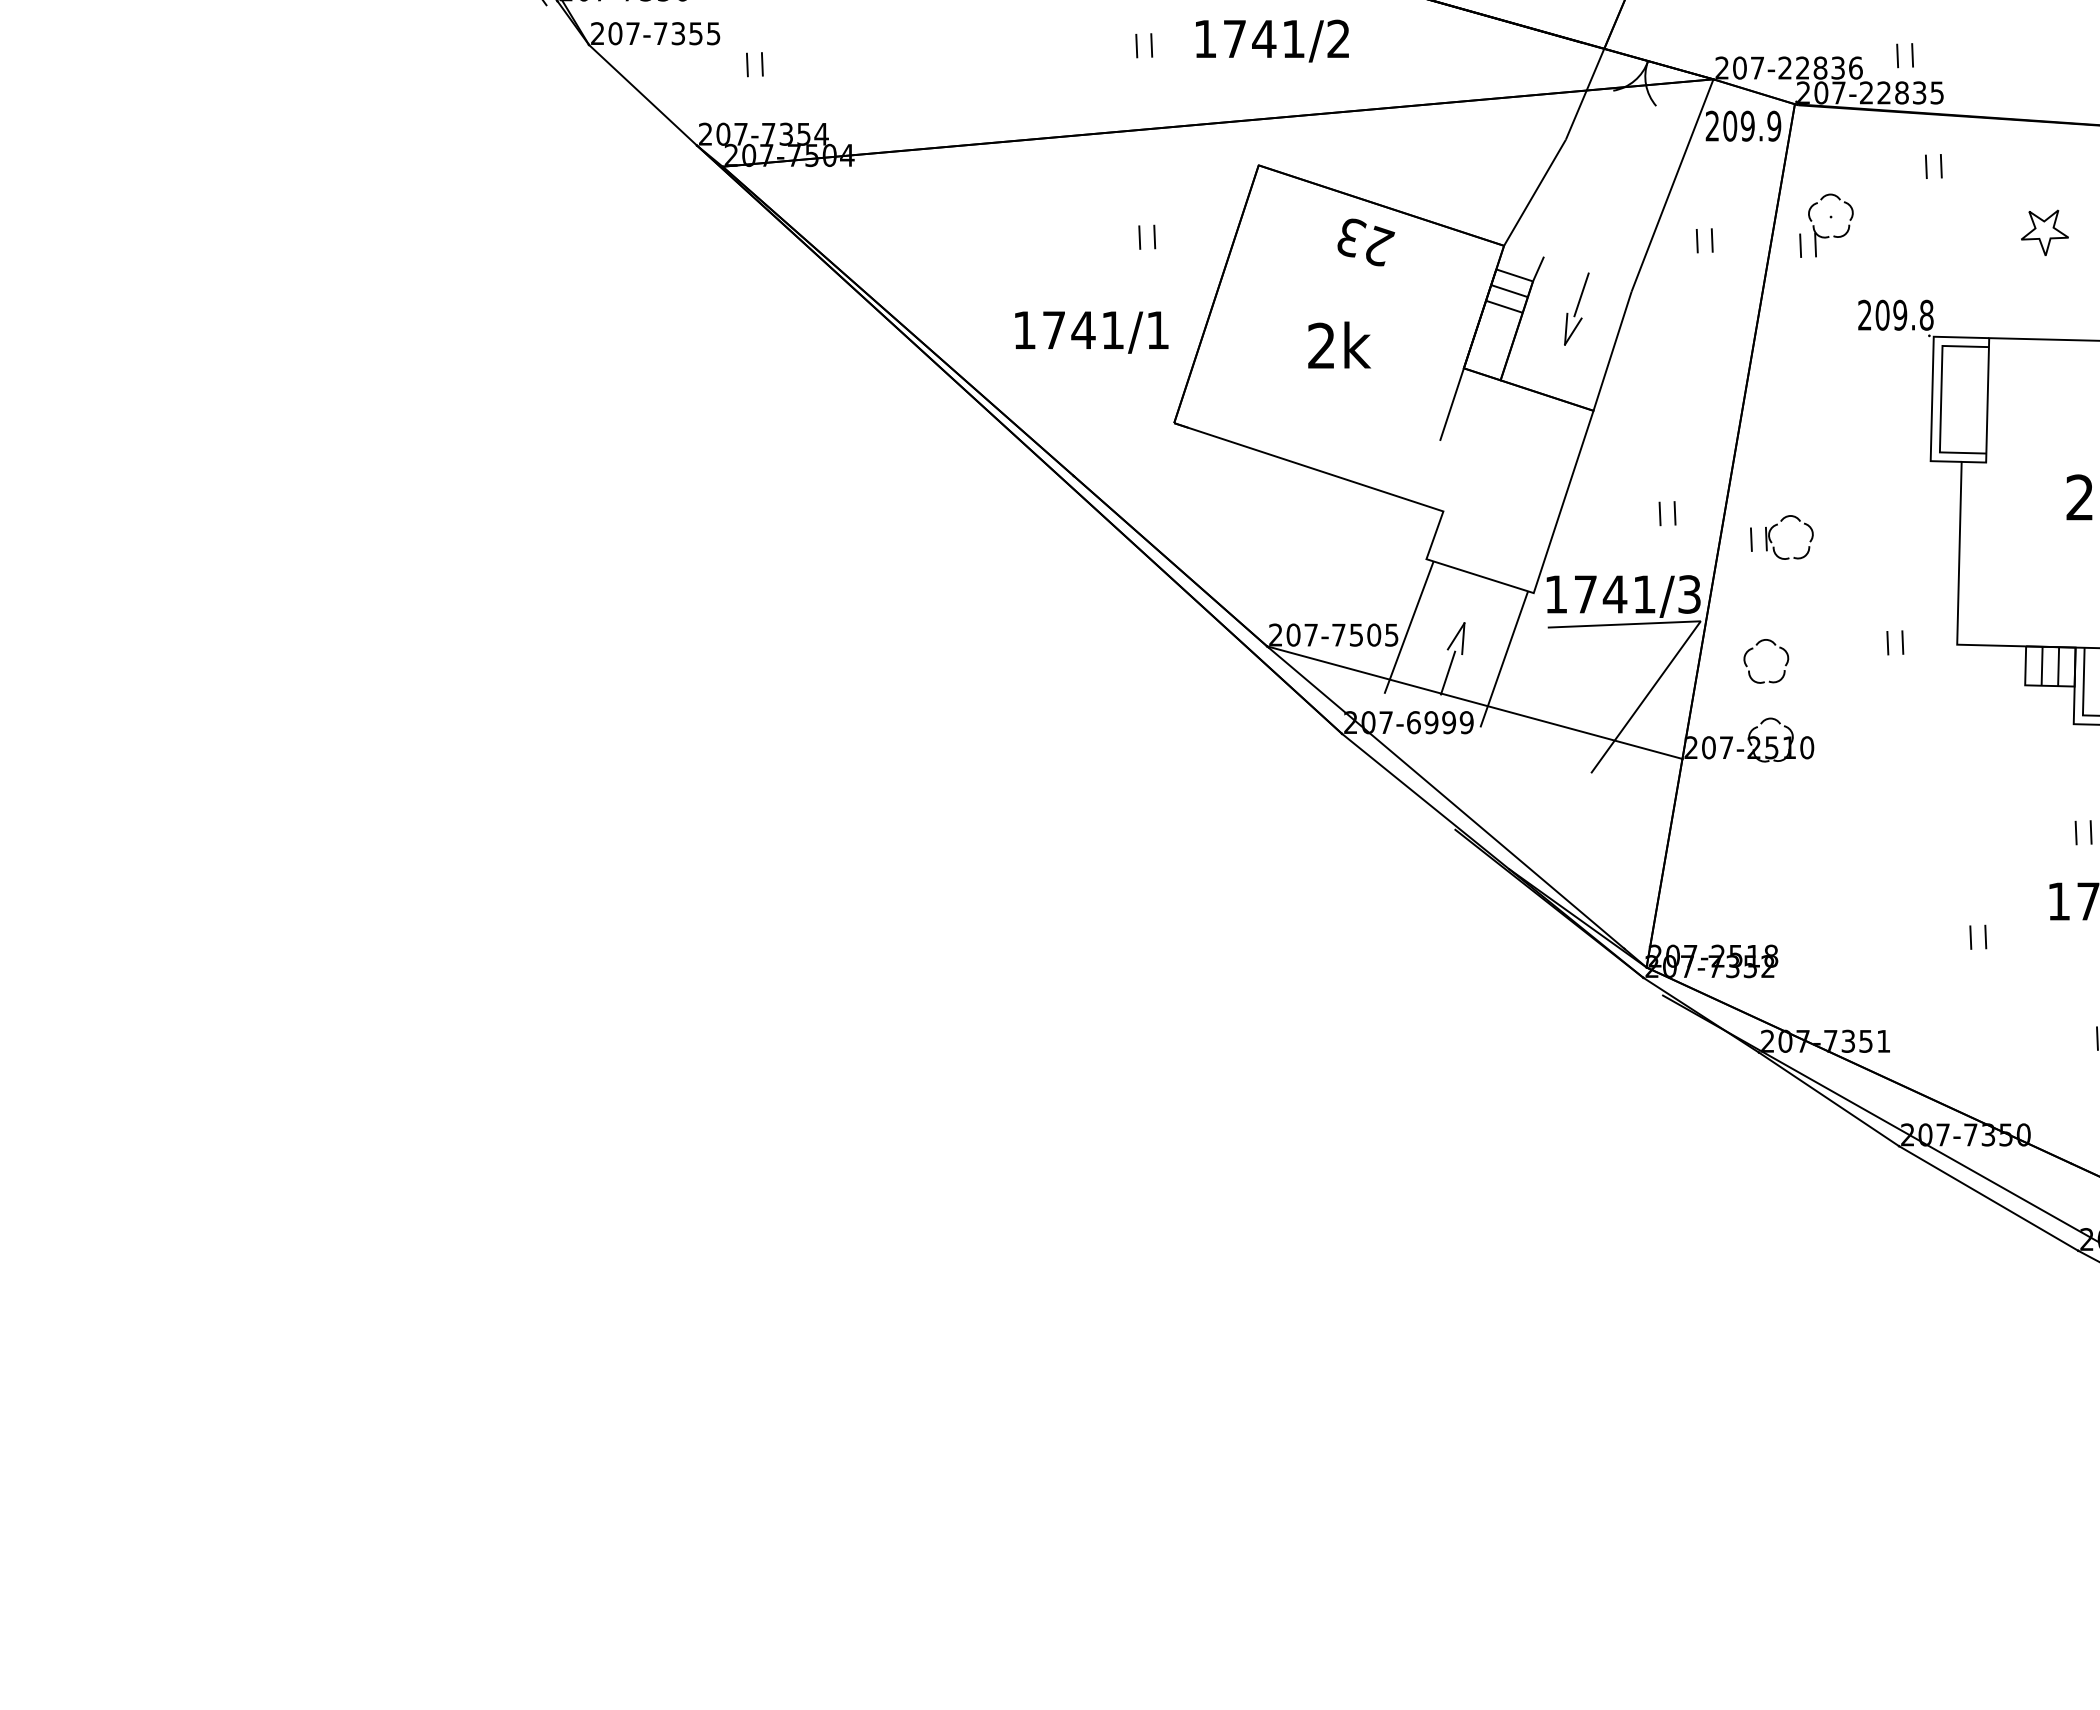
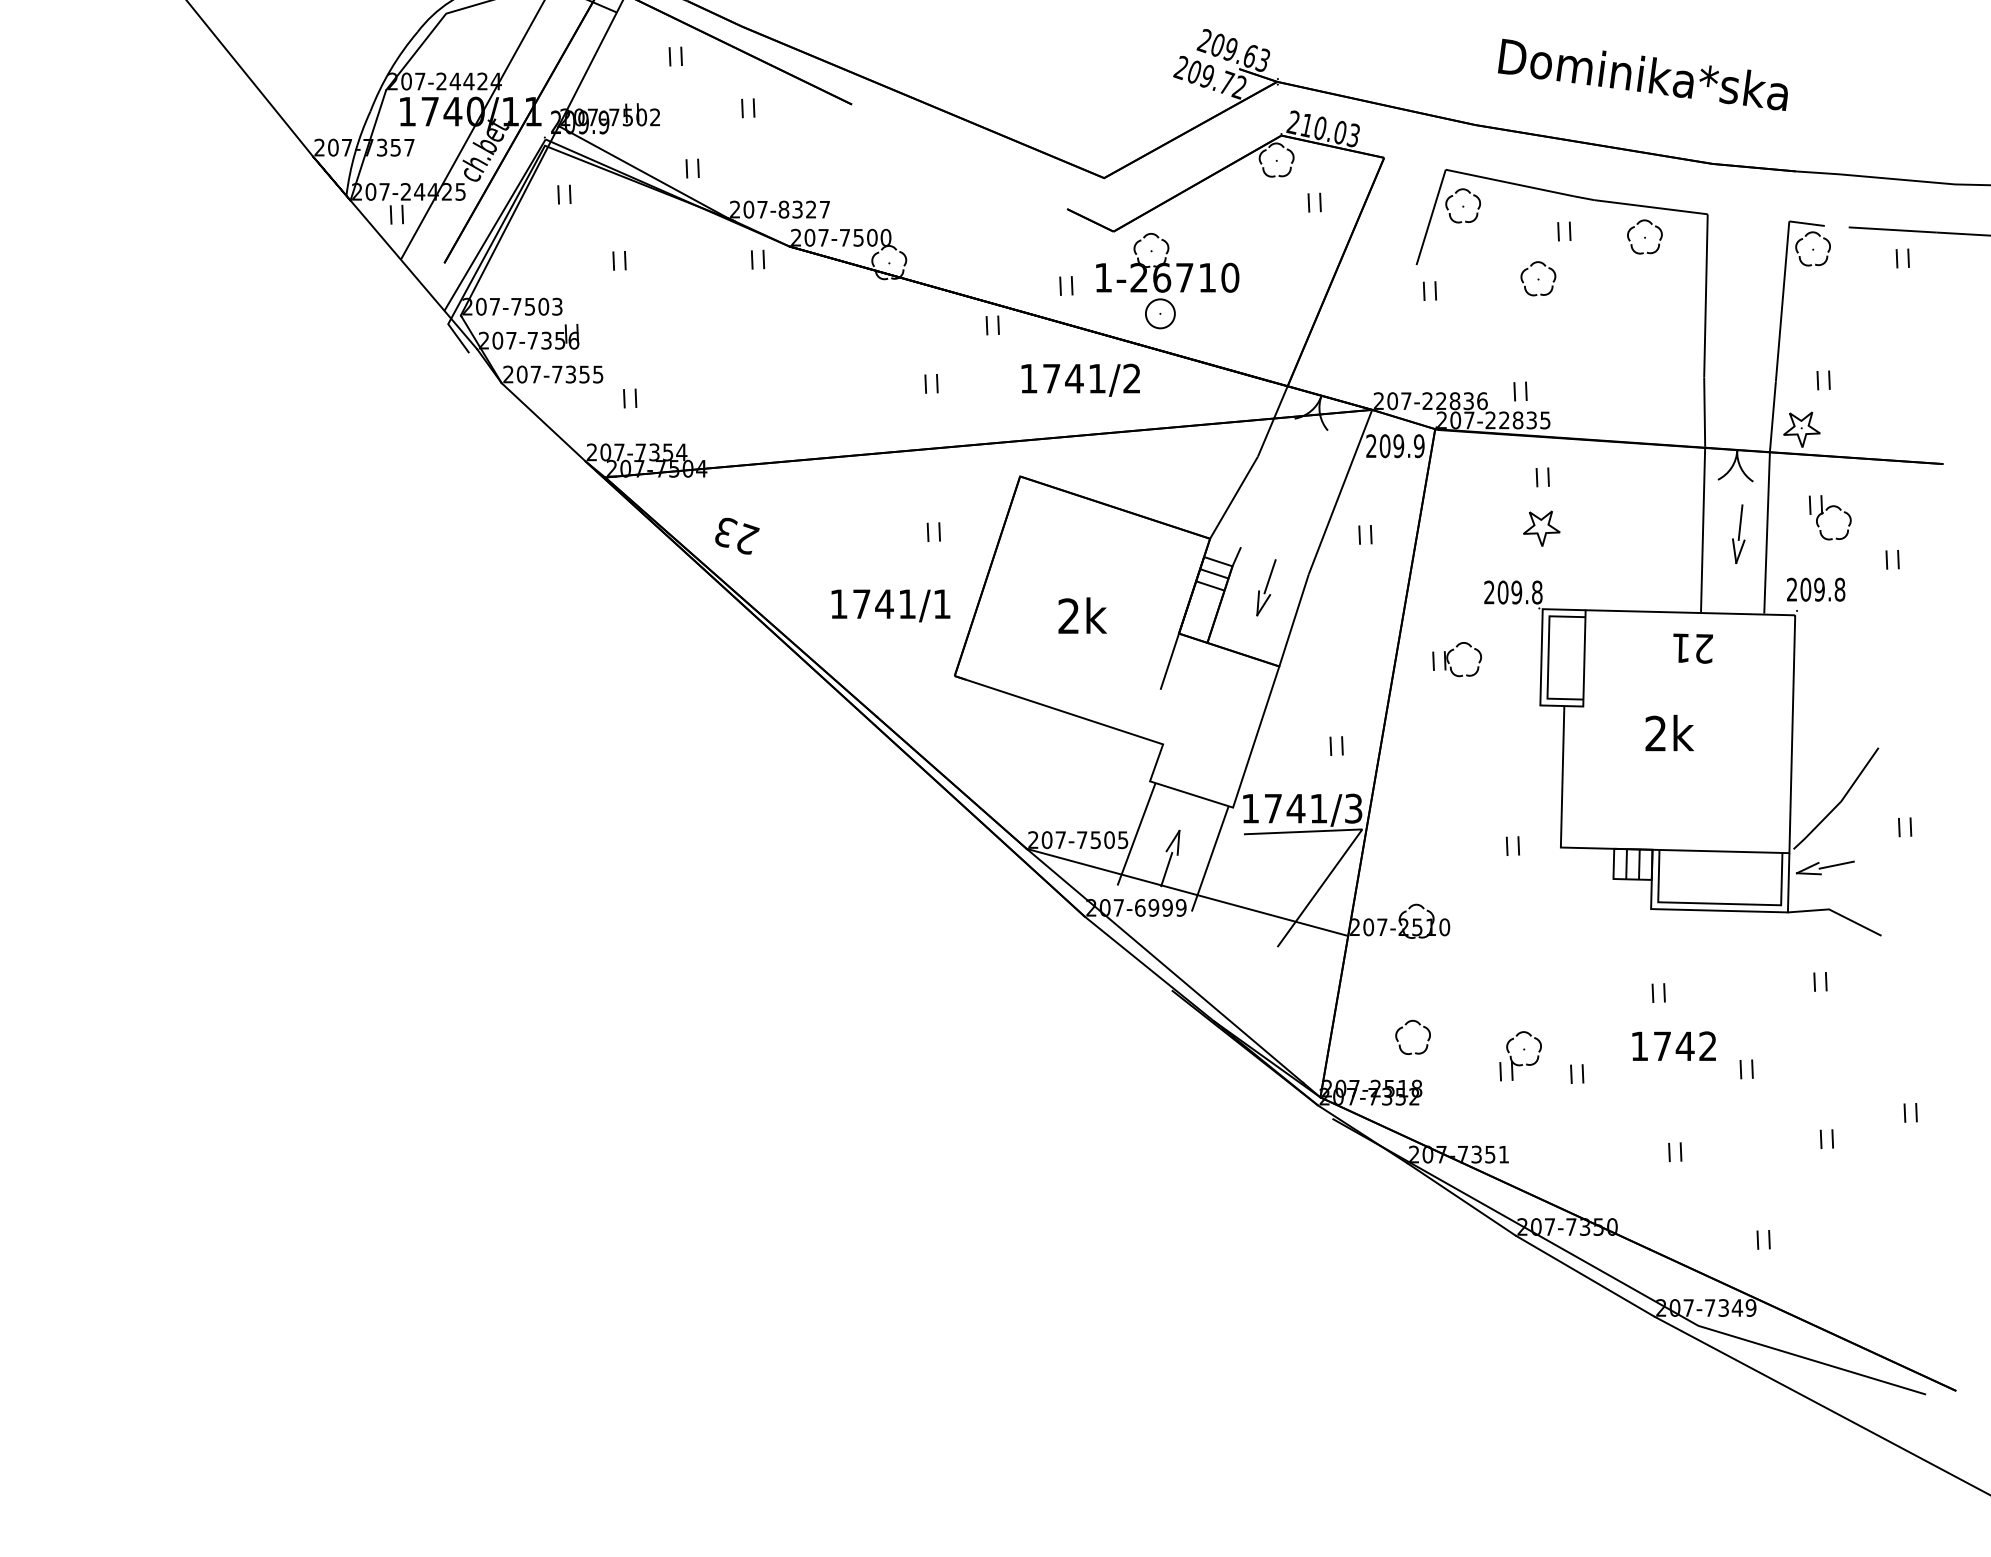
text: (1272, 40) -> (1080, 379), moved
part: (1830, 218) -> (1523, 1050), moved
part: (2044, 232) -> (1541, 528), moved
text: (1366, 241) -> (737, 535), moved
part: (1771, 541) -> (1449, 662), moved
part: (1757, 645) -> (1406, 1025), moved

